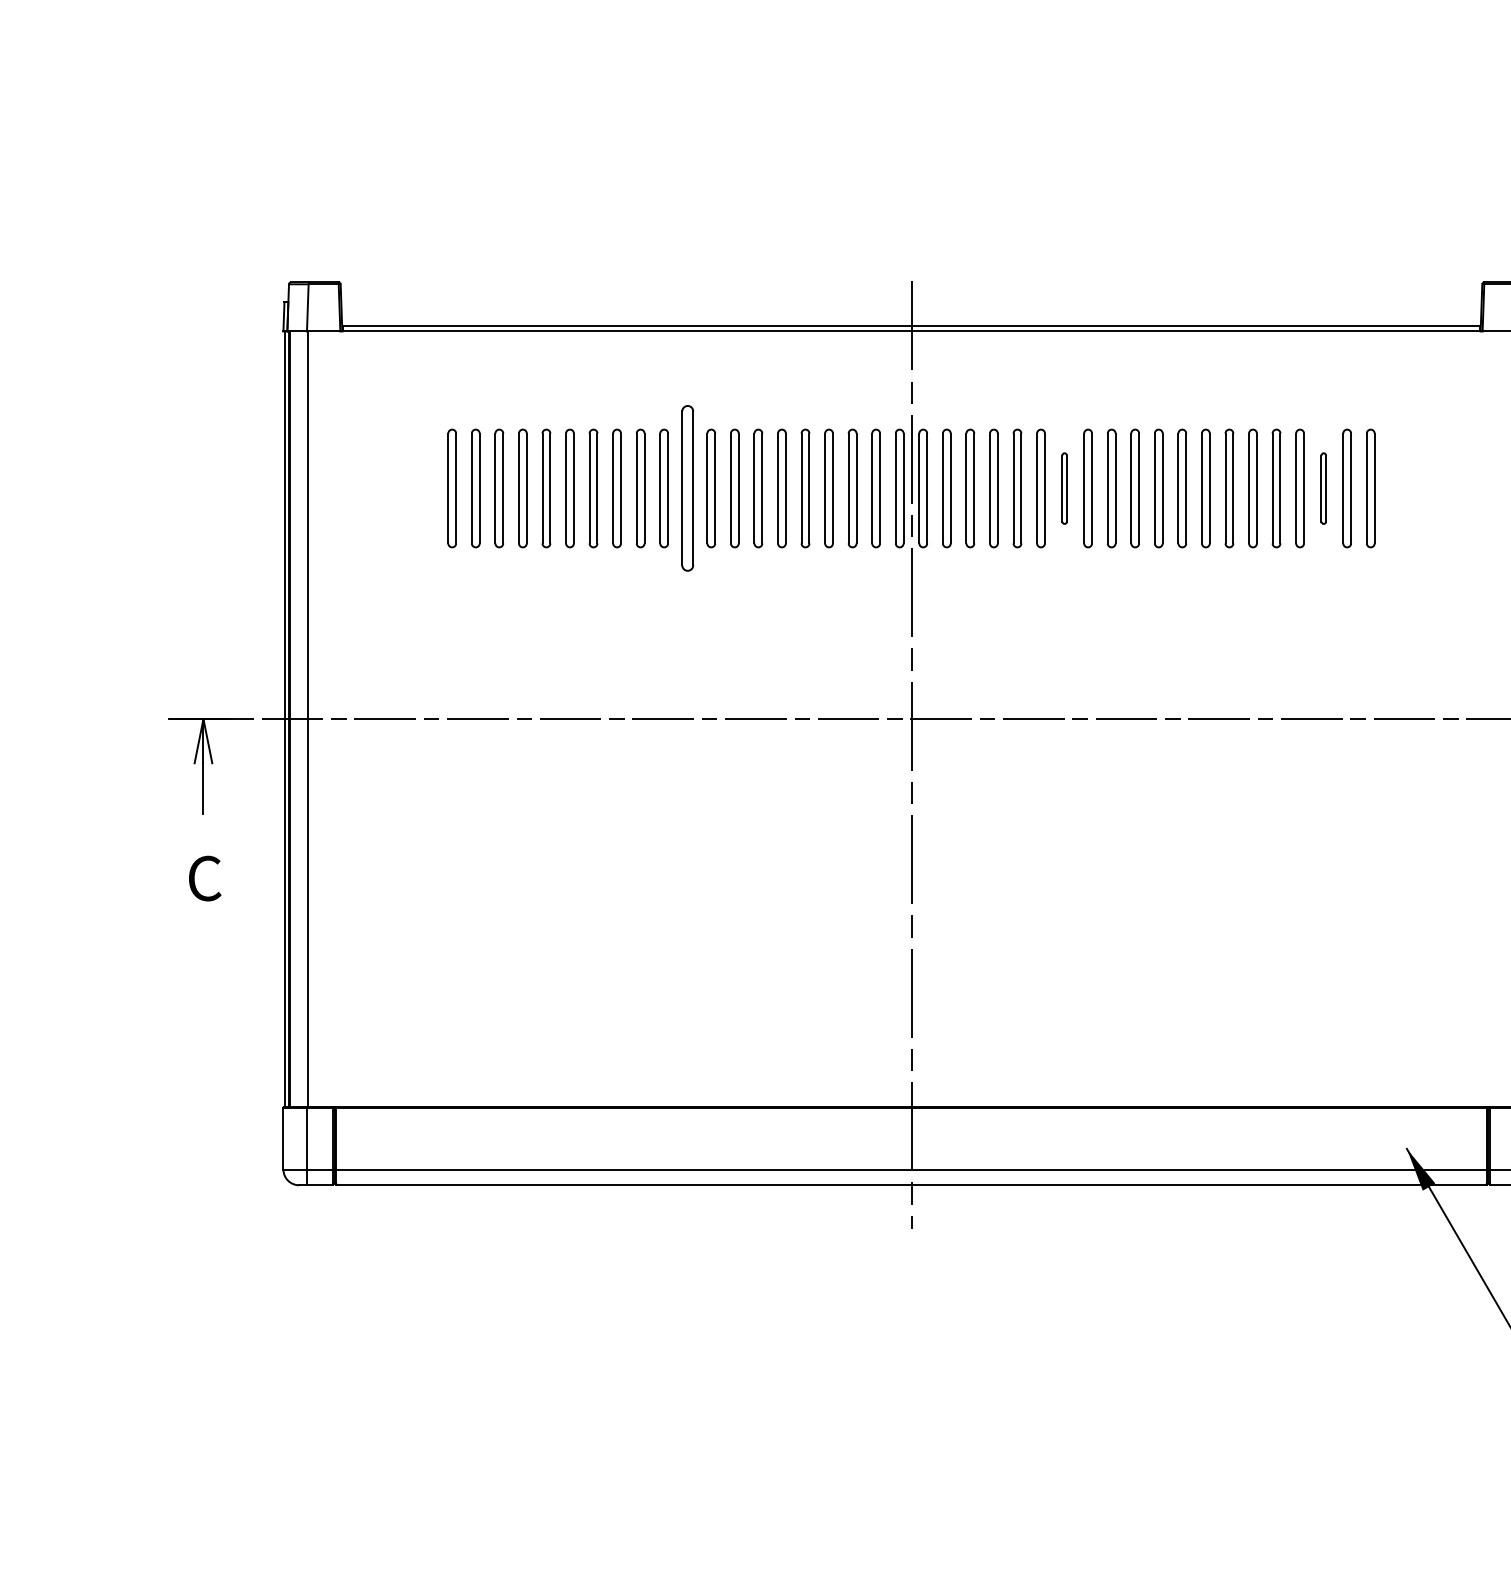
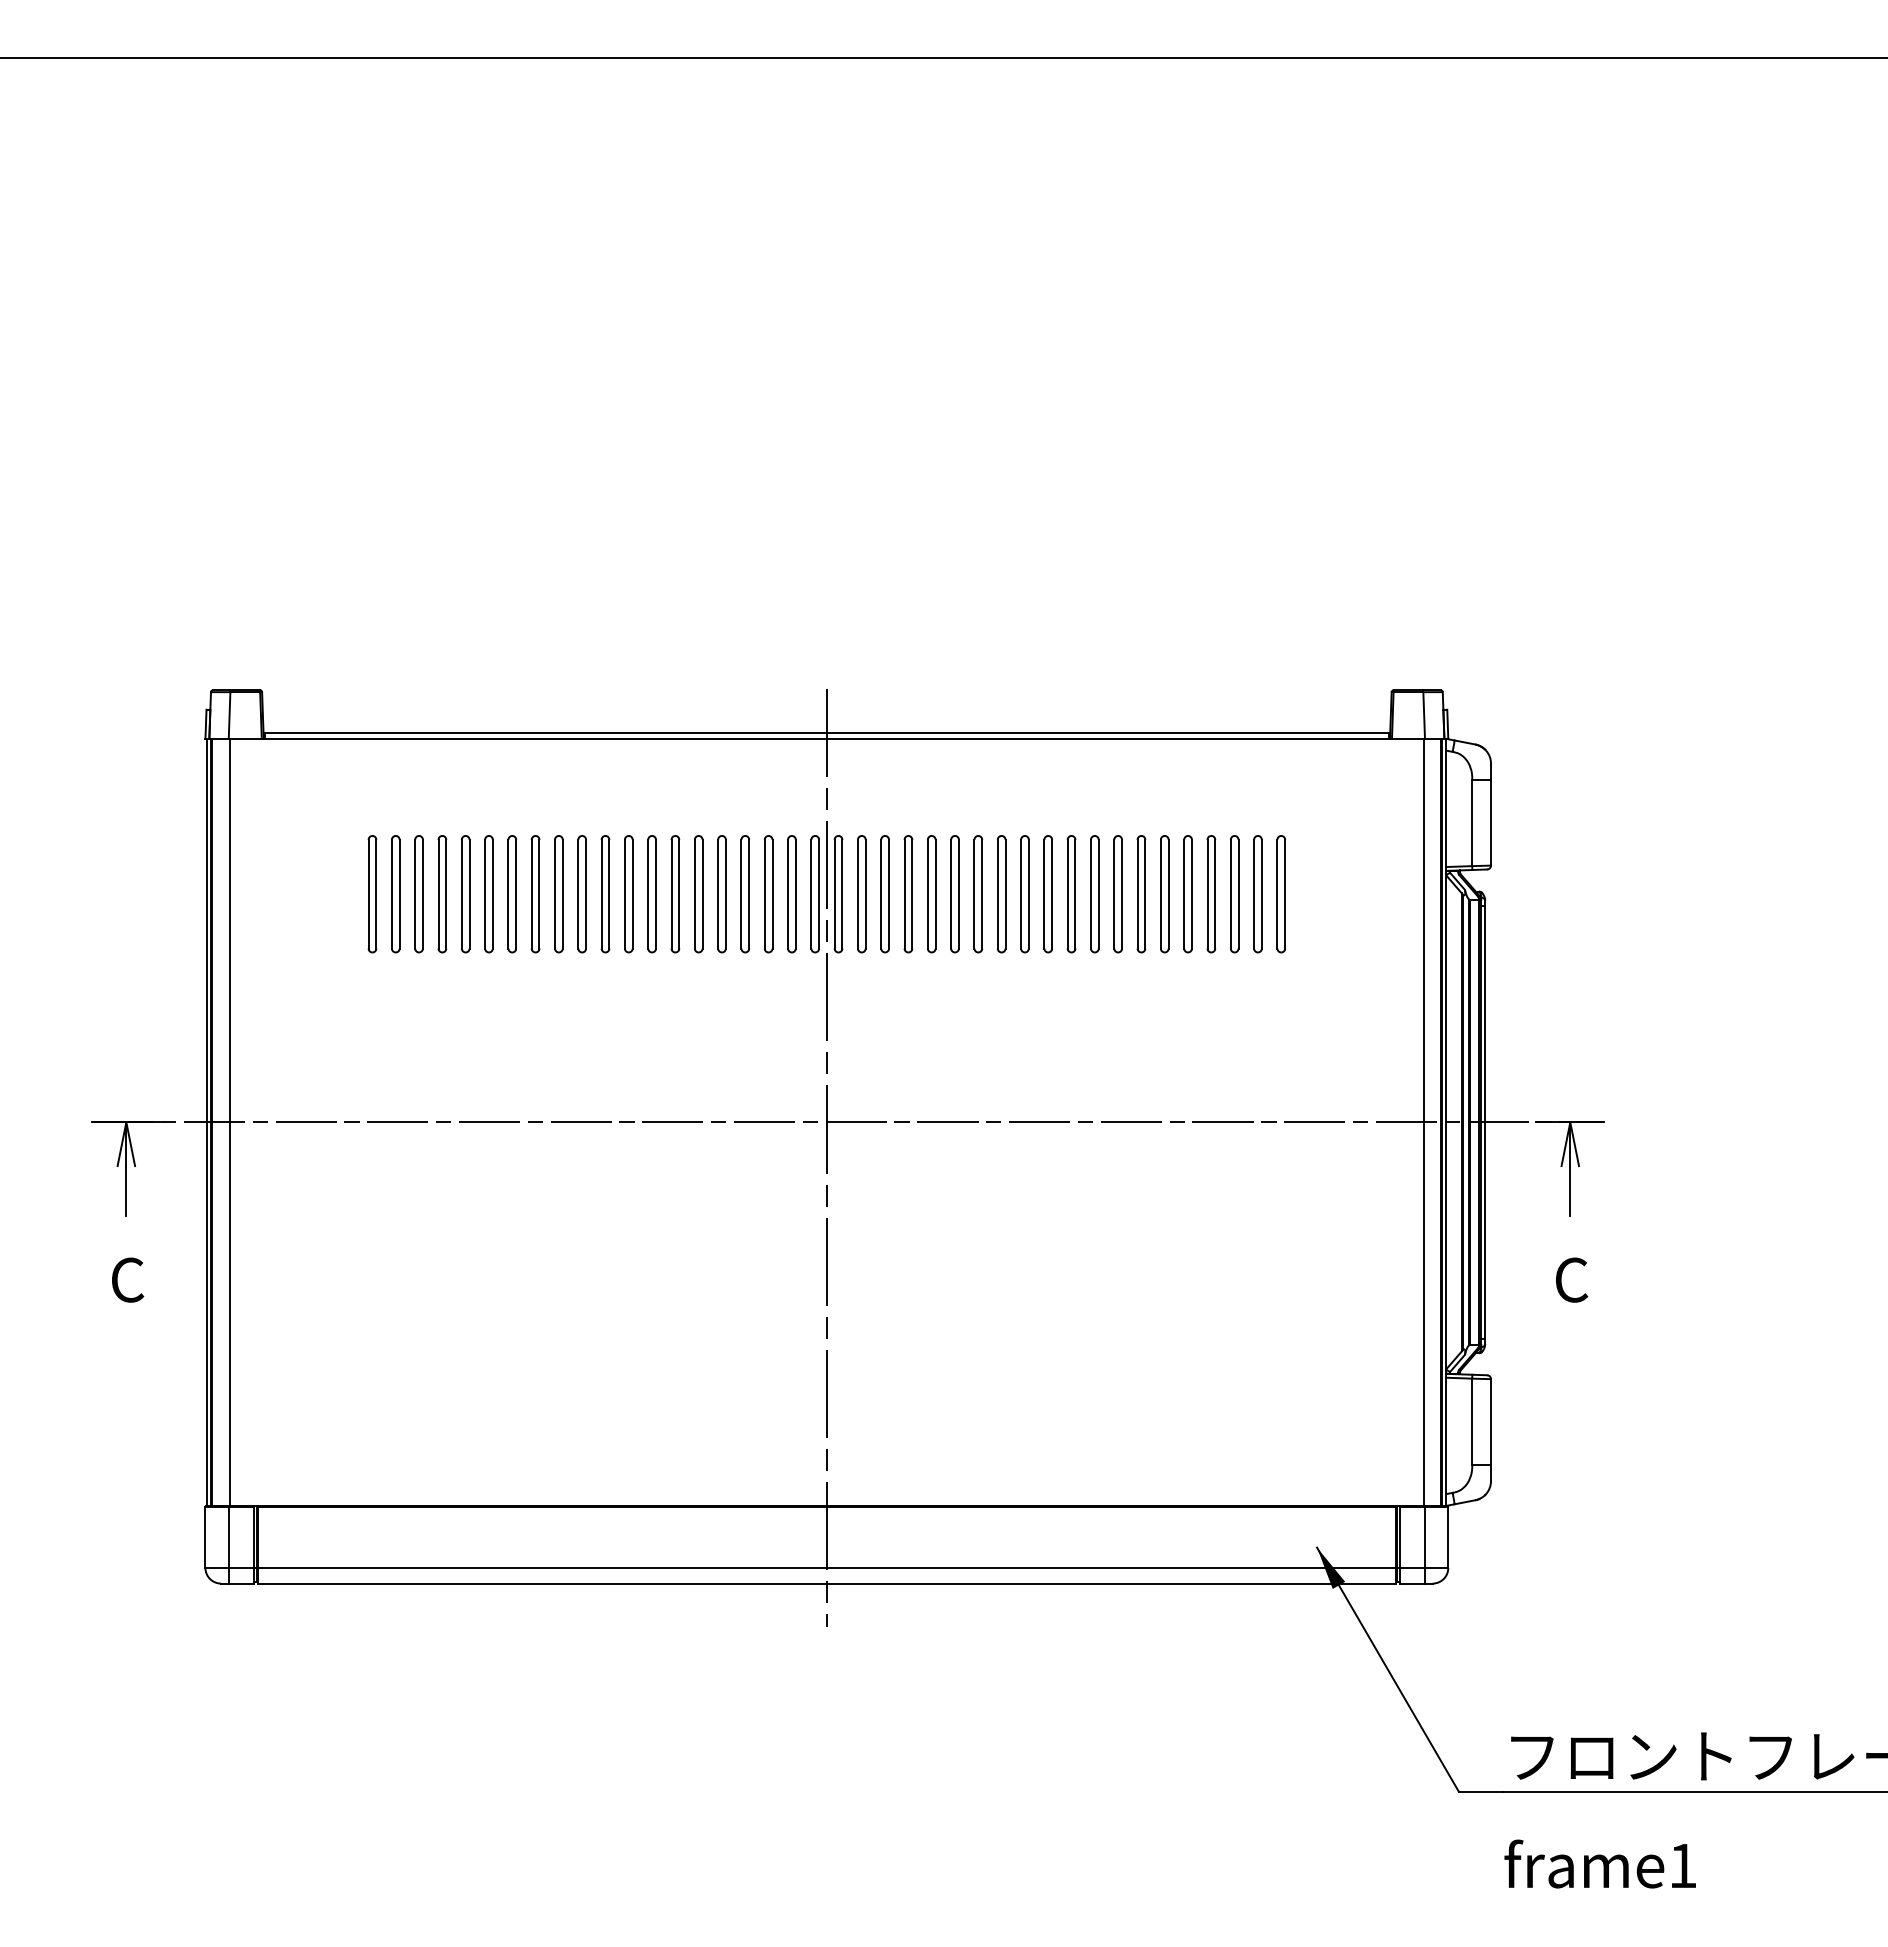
part: (687, 488) -> (605, 894), size x0.71
part: (1064, 488) -> (978, 894), size x1.67
part: (1323, 488) -> (1234, 894), size x1.67

